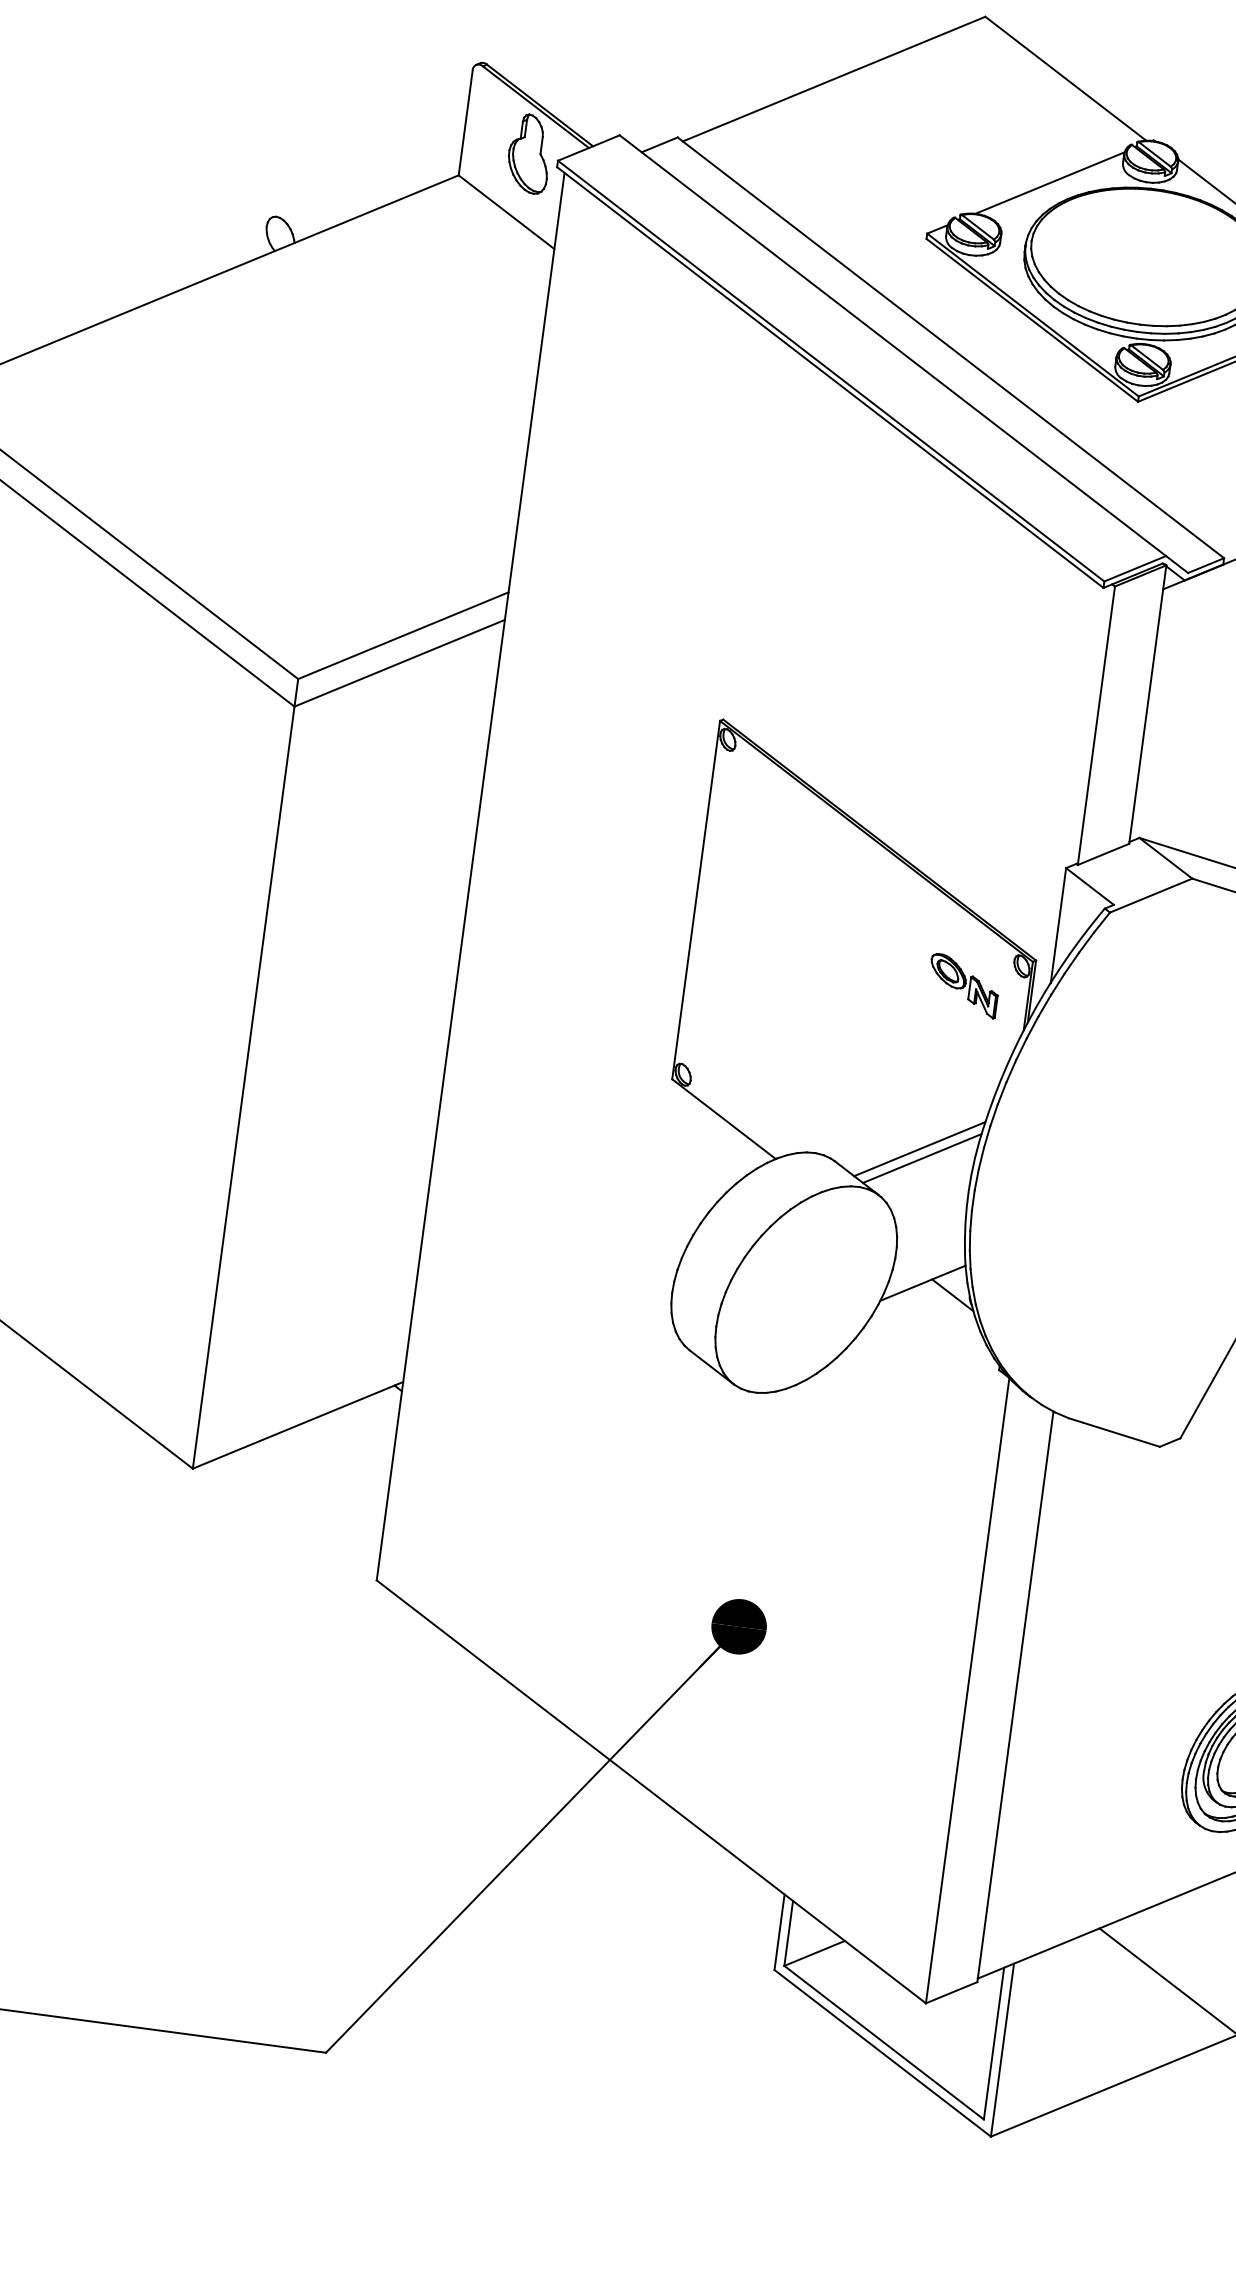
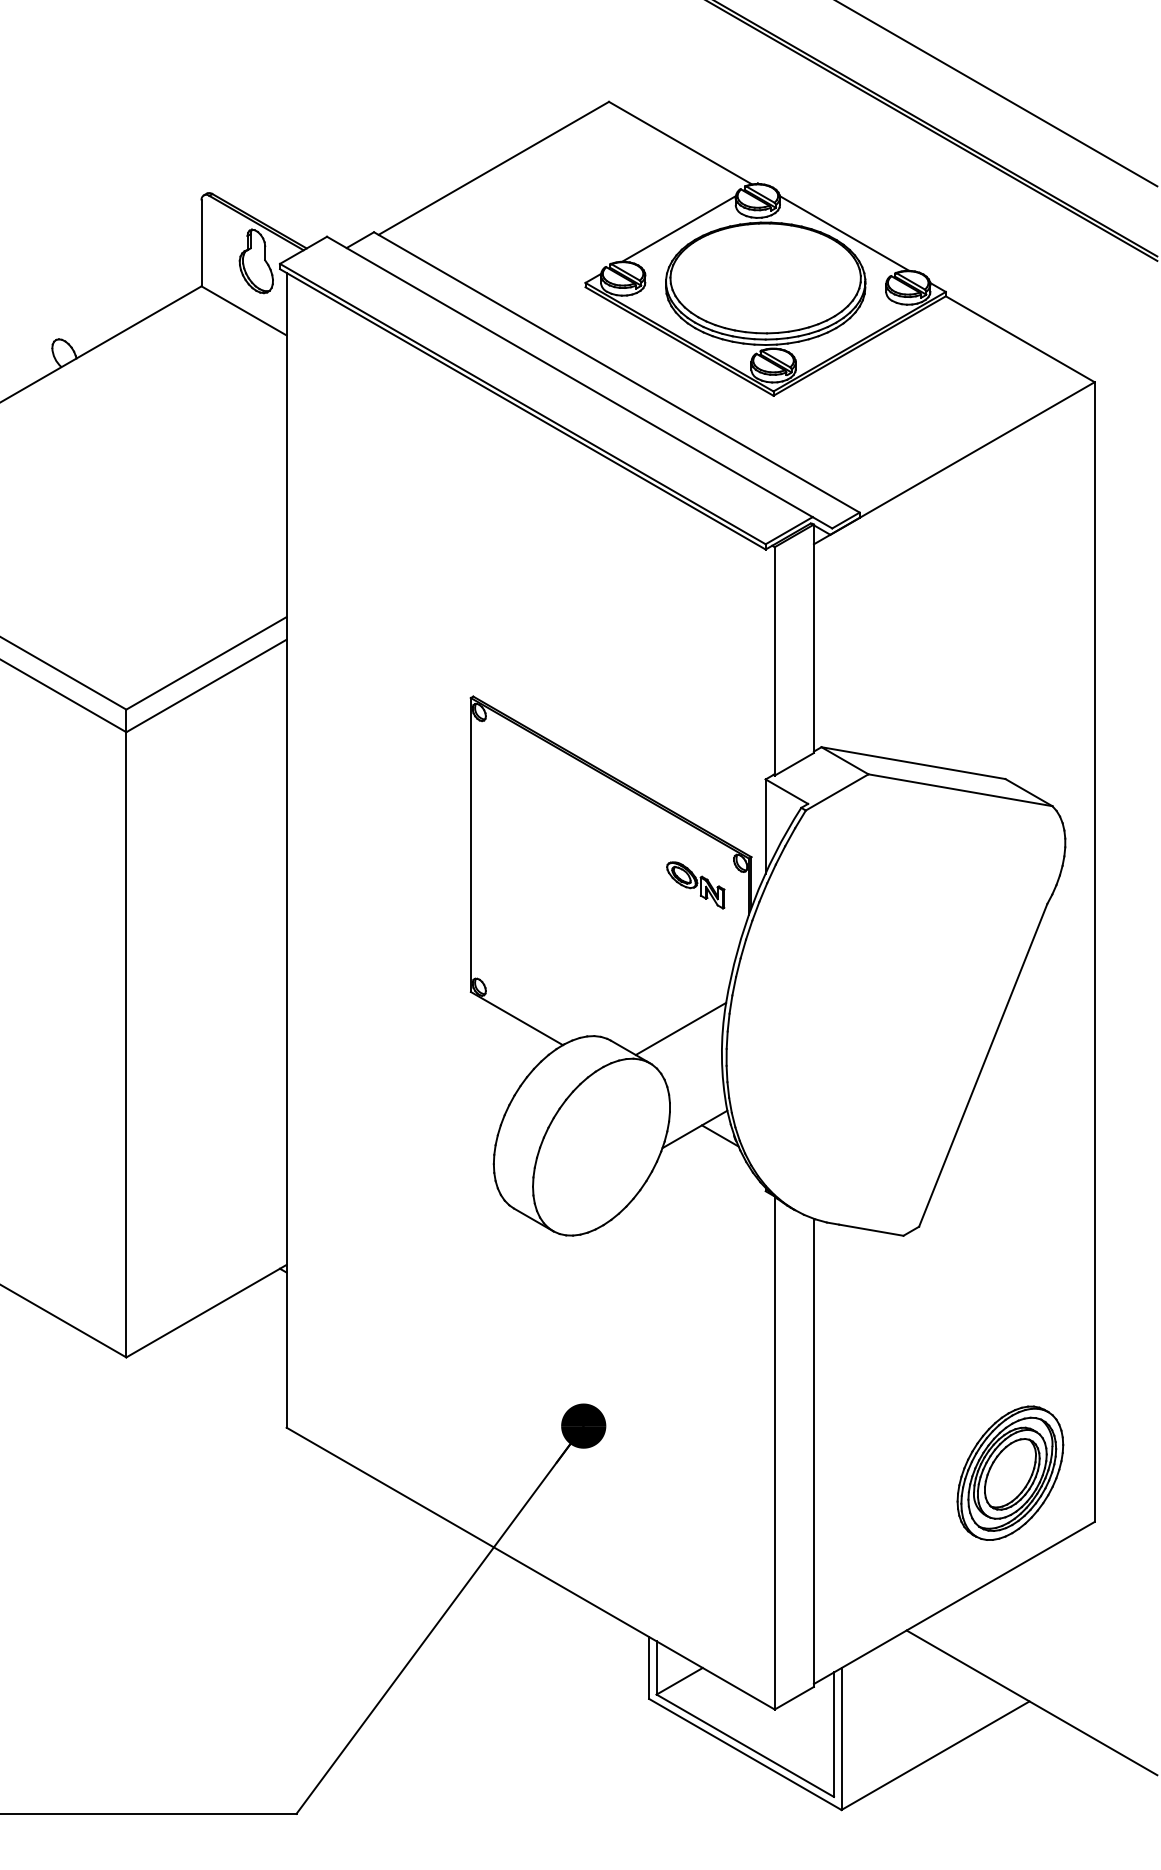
line: (919, 1148) -> (677, 1021), removed

